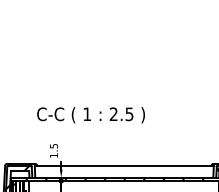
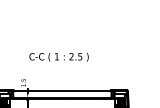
text: (90, 115) -> (58, 57), moved

